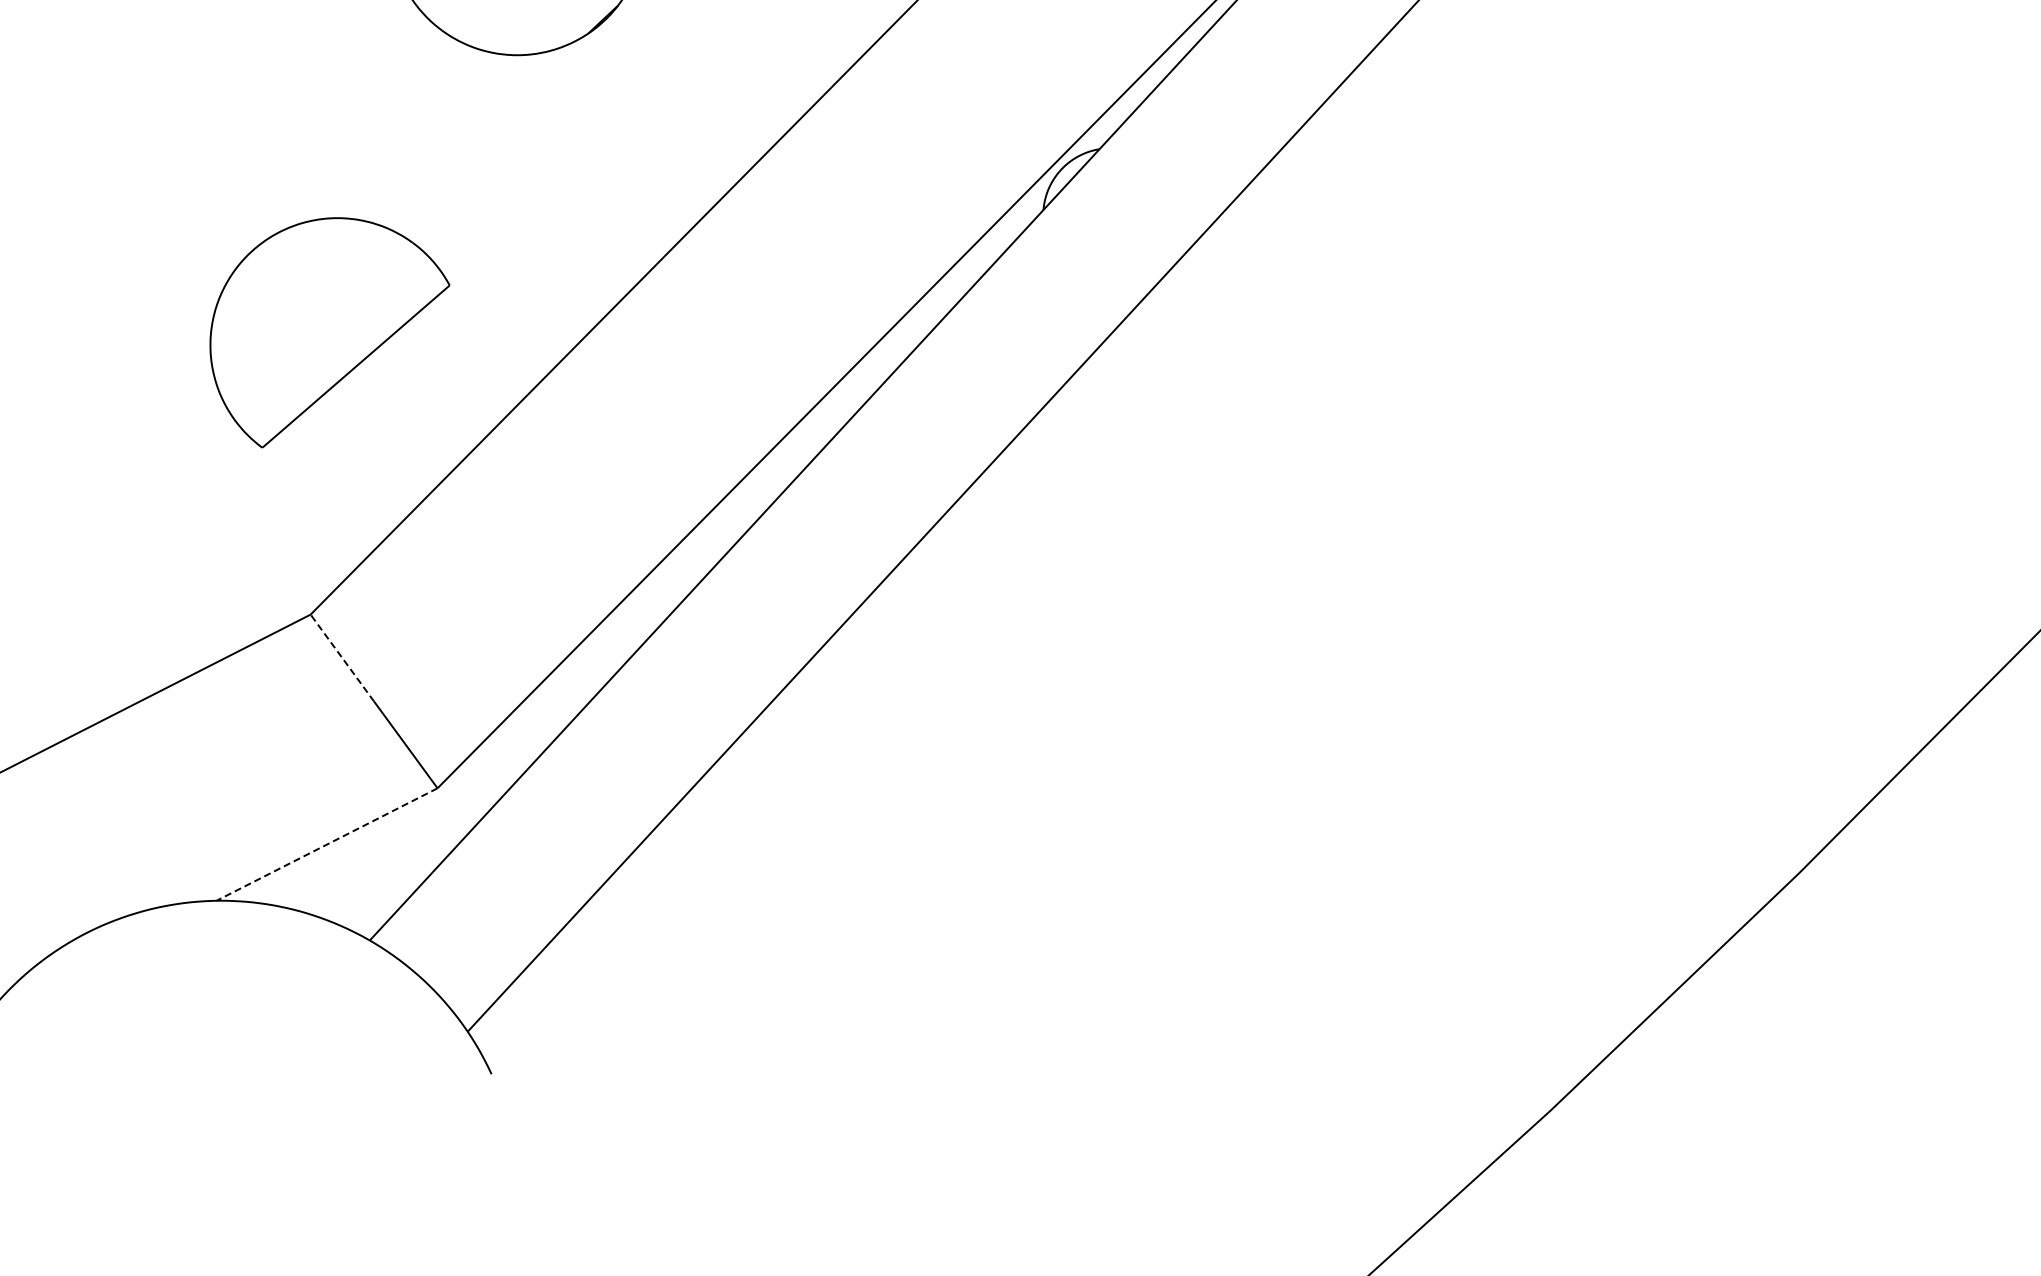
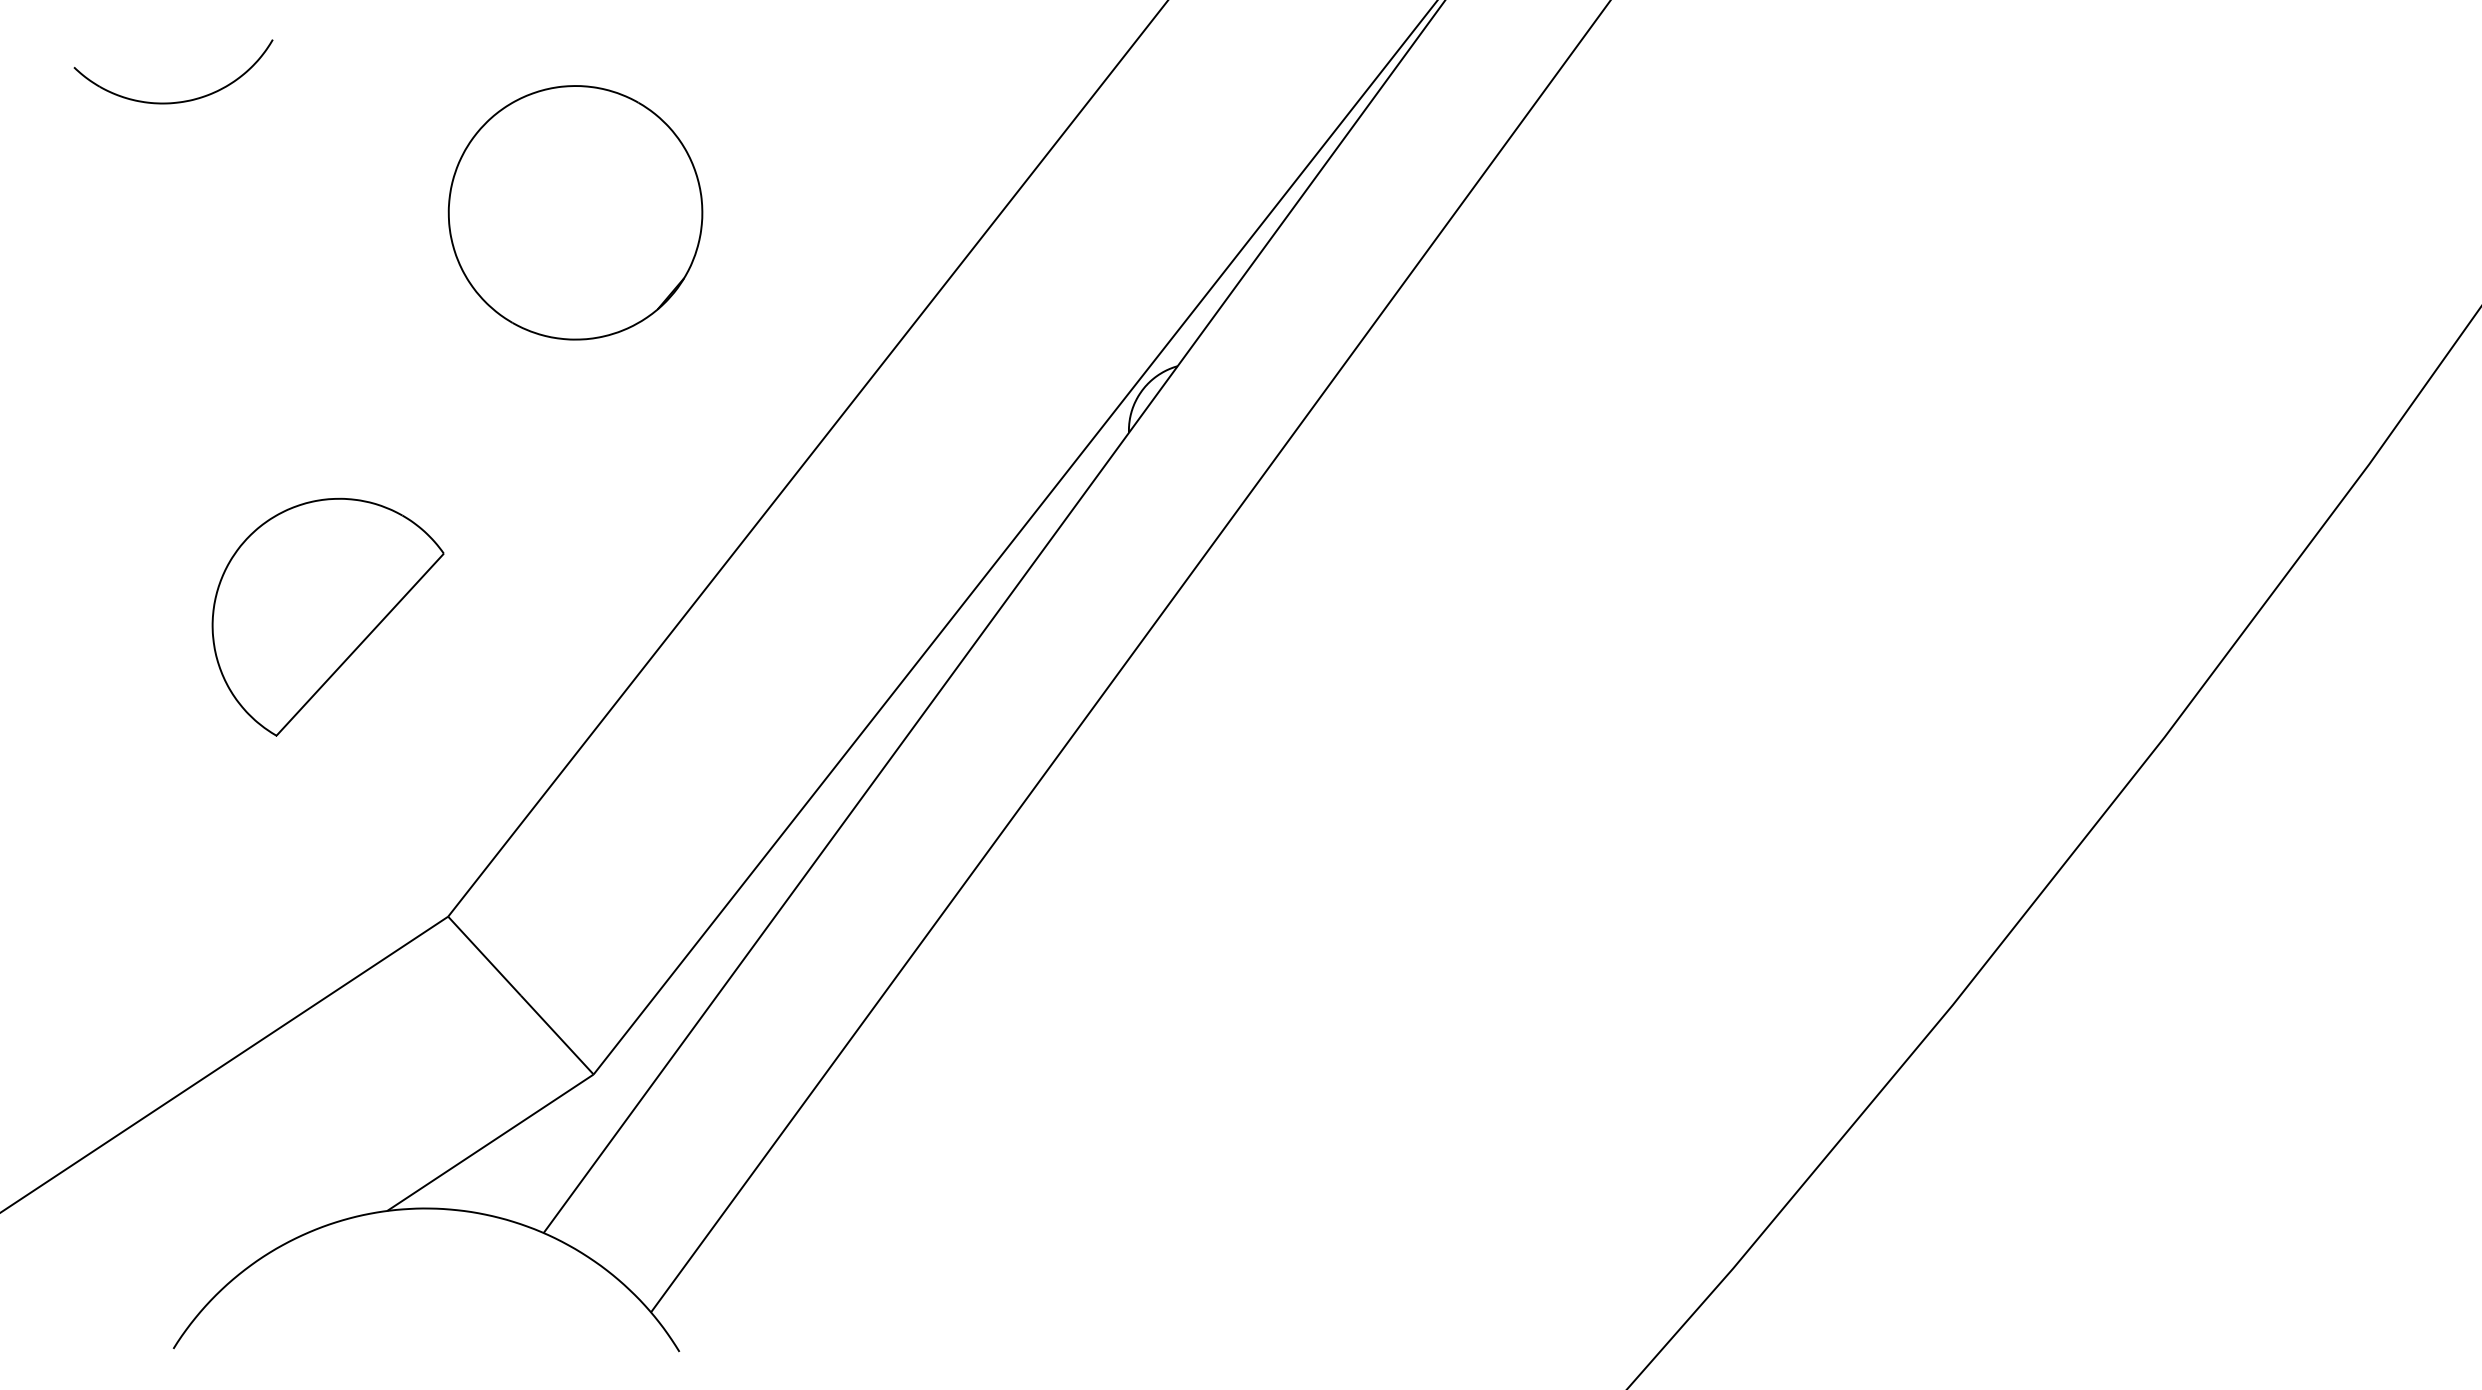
part: (326, 334) -> (327, 616), moved
line: (341, 657) -> (483, 955), dashed -> solid
line: (327, 844) -> (490, 1142), dashed -> solid

